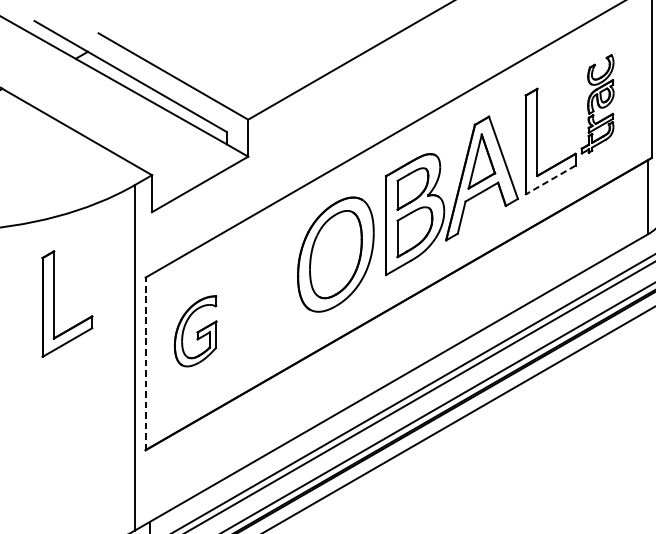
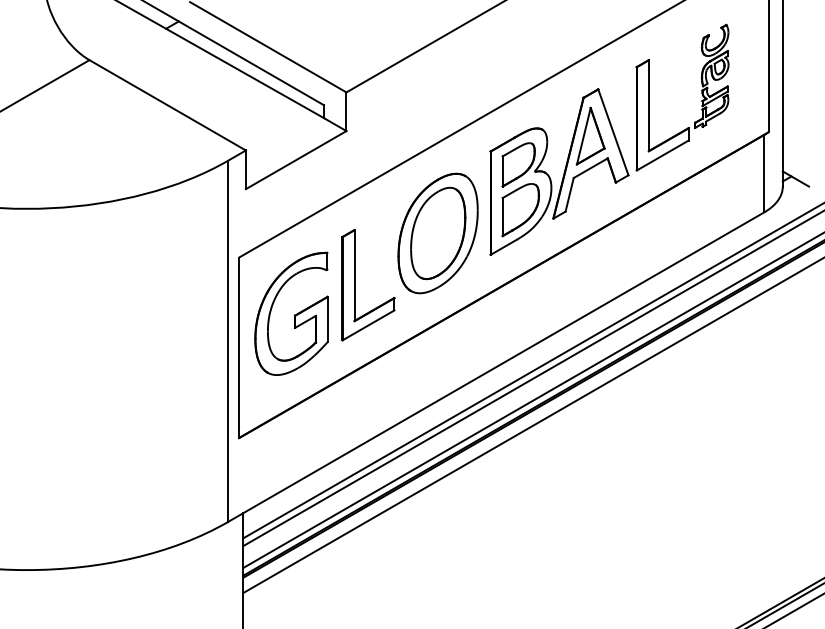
line: (550, 180) -> (662, 155), dashed -> solid
part: (55, 304) -> (355, 285), moved
part: (195, 331) -> (291, 313), size x1.67
line: (145, 363) -> (239, 347), dashed -> solid

